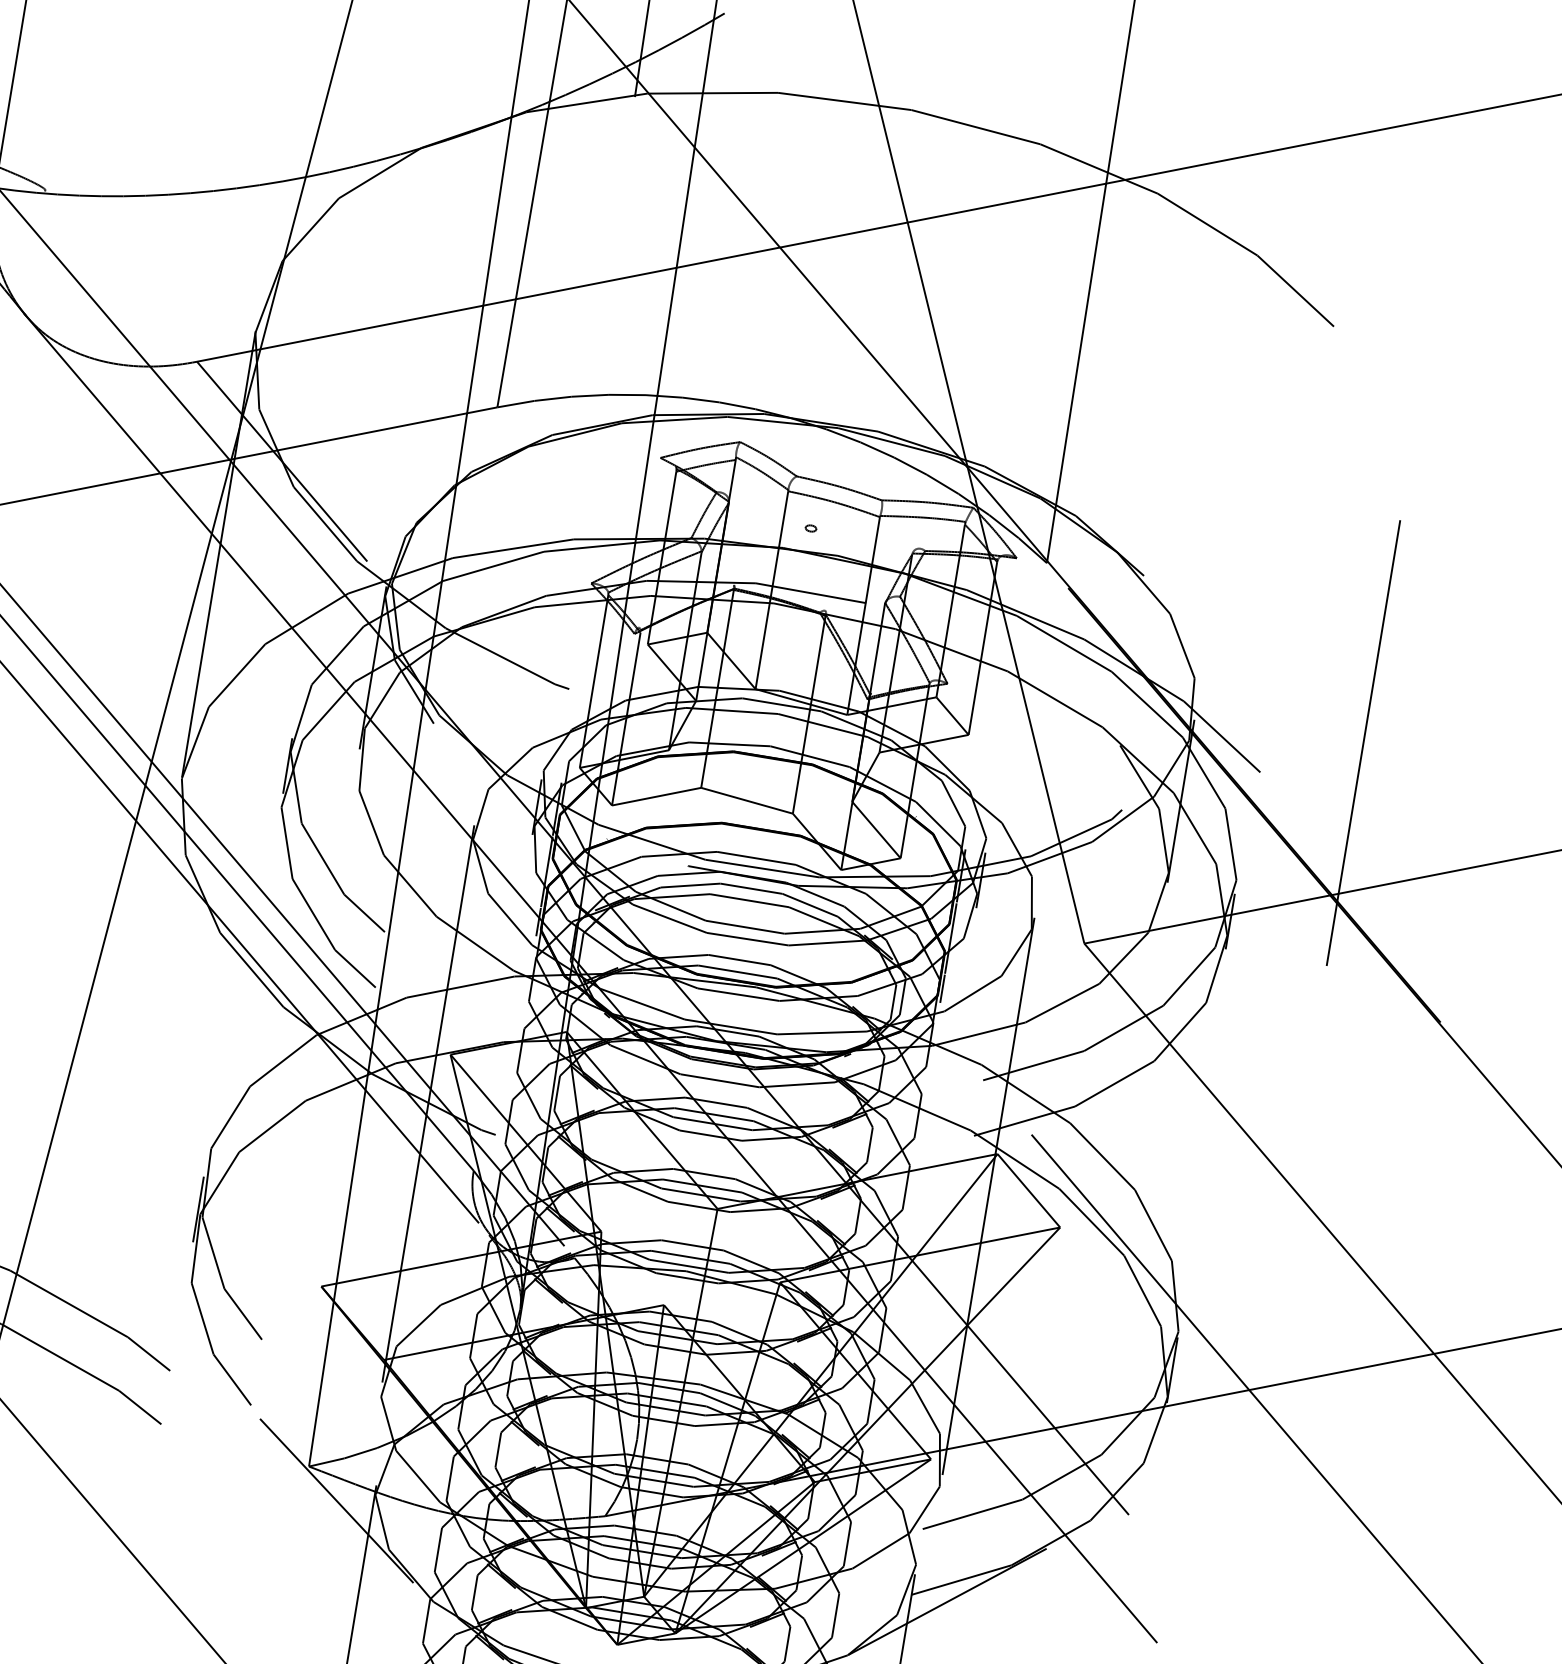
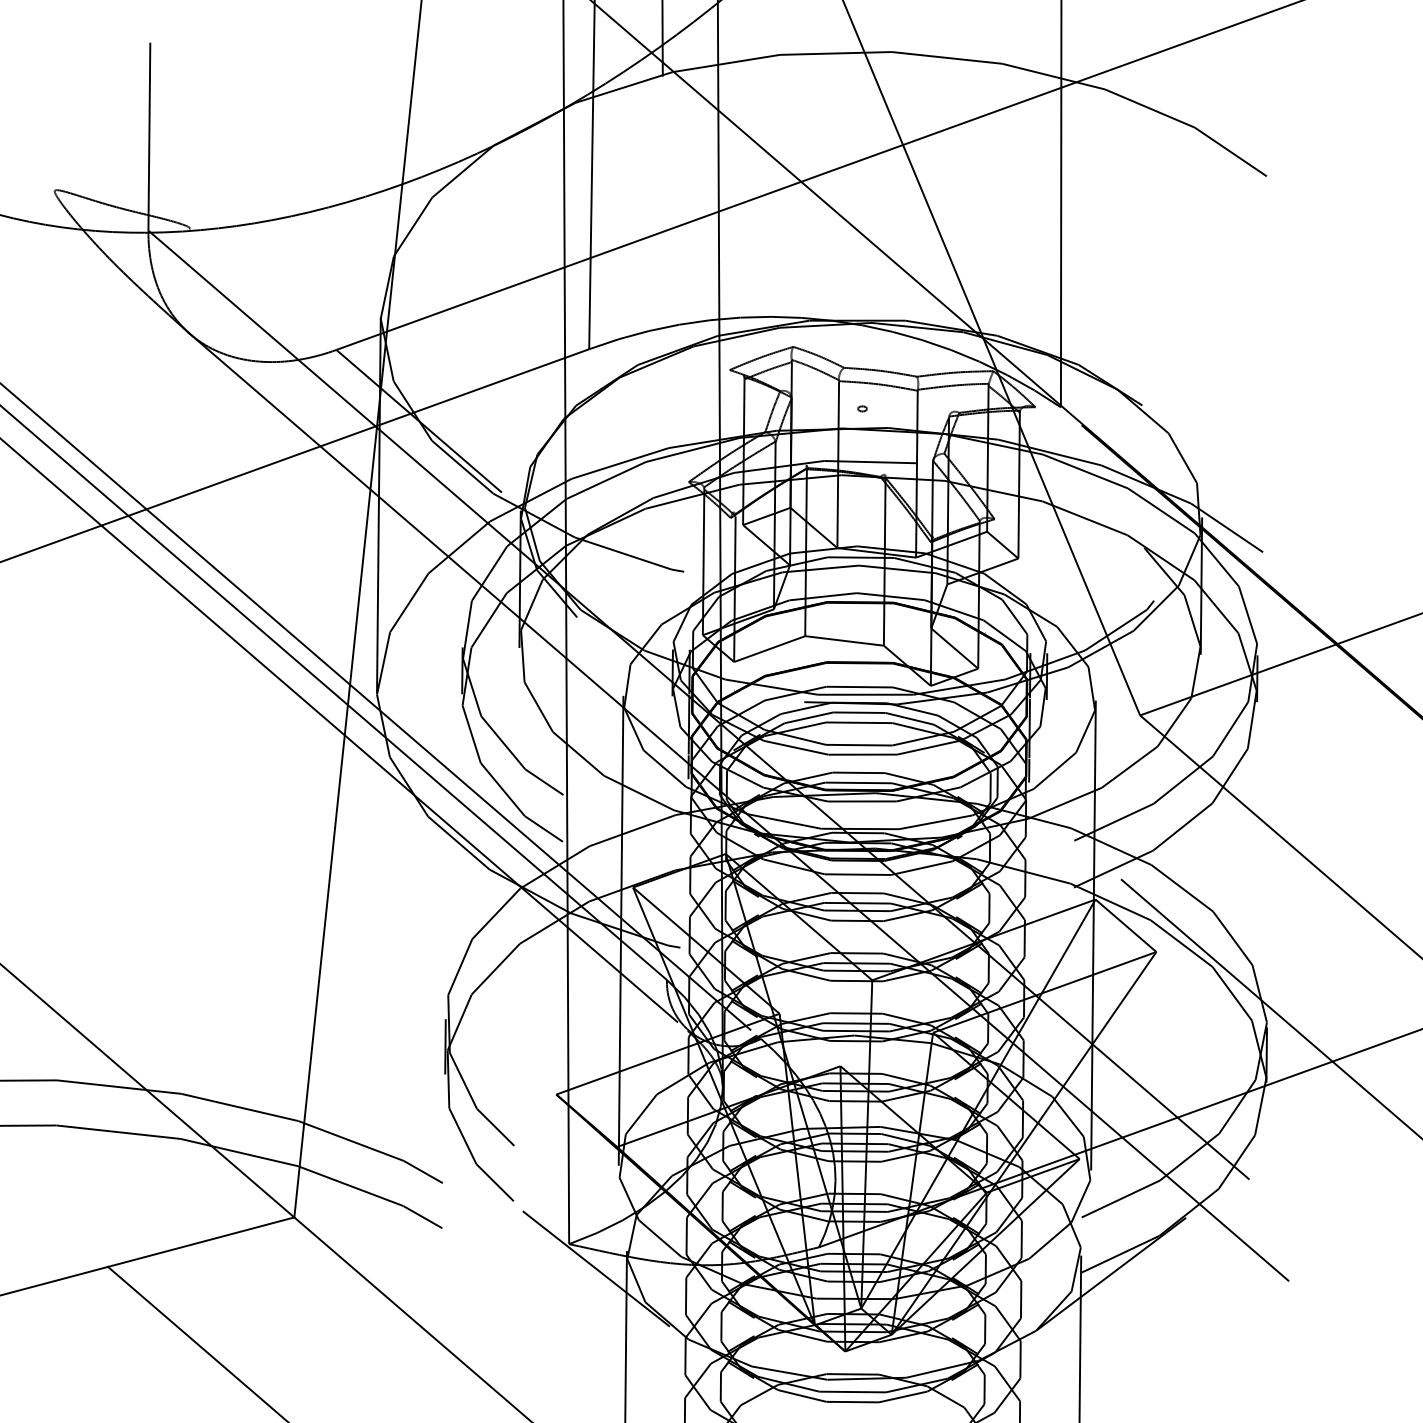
line: (1363, 743) -> (1344, 515), removed

